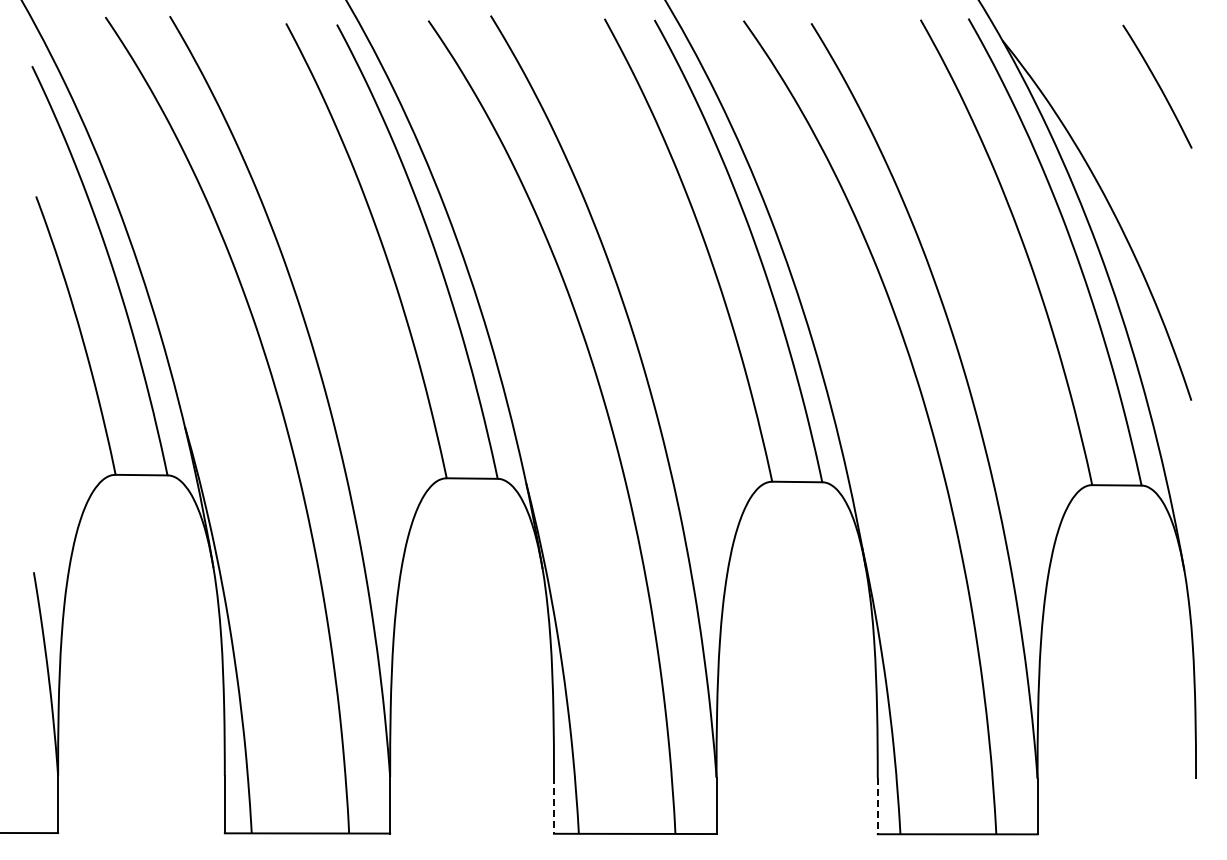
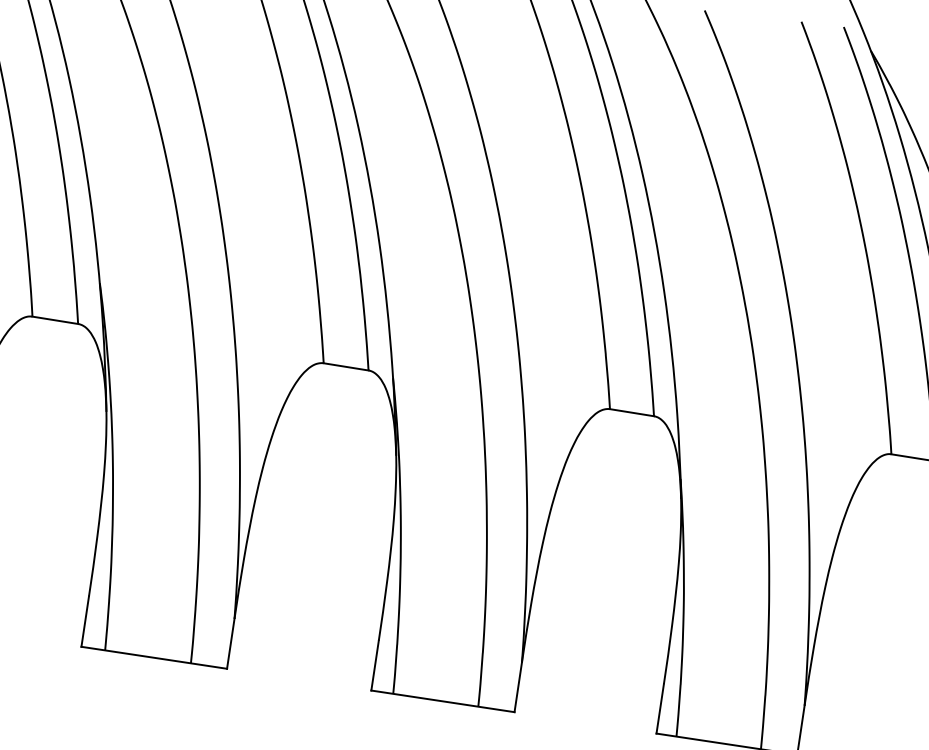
line: (553, 805) -> (374, 665), dashed -> solid
line: (877, 806) -> (659, 709), dashed -> solid

